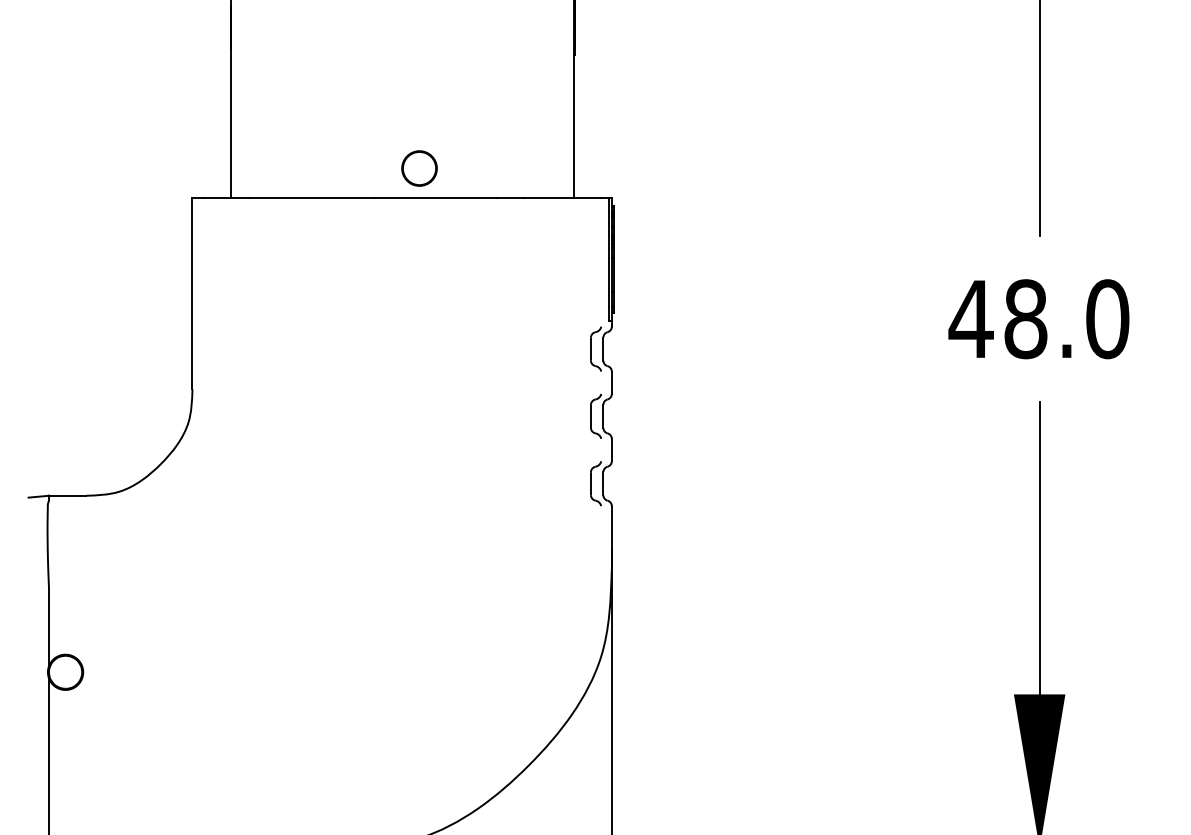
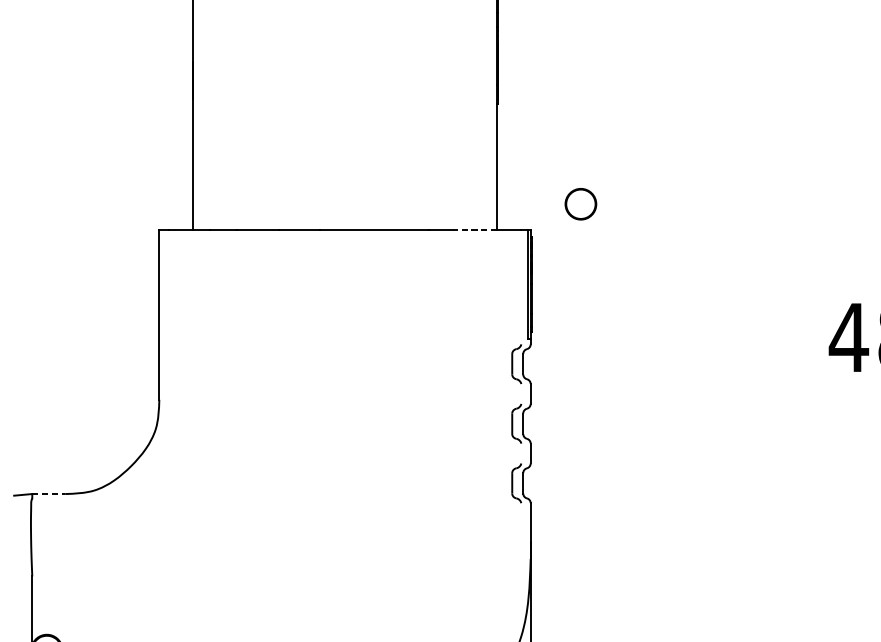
circle: (419, 168) -> (580, 204), moved
line: (548, 197) -> (474, 229), solid -> dashed
line: (67, 495) -> (48, 493), solid -> dashed

